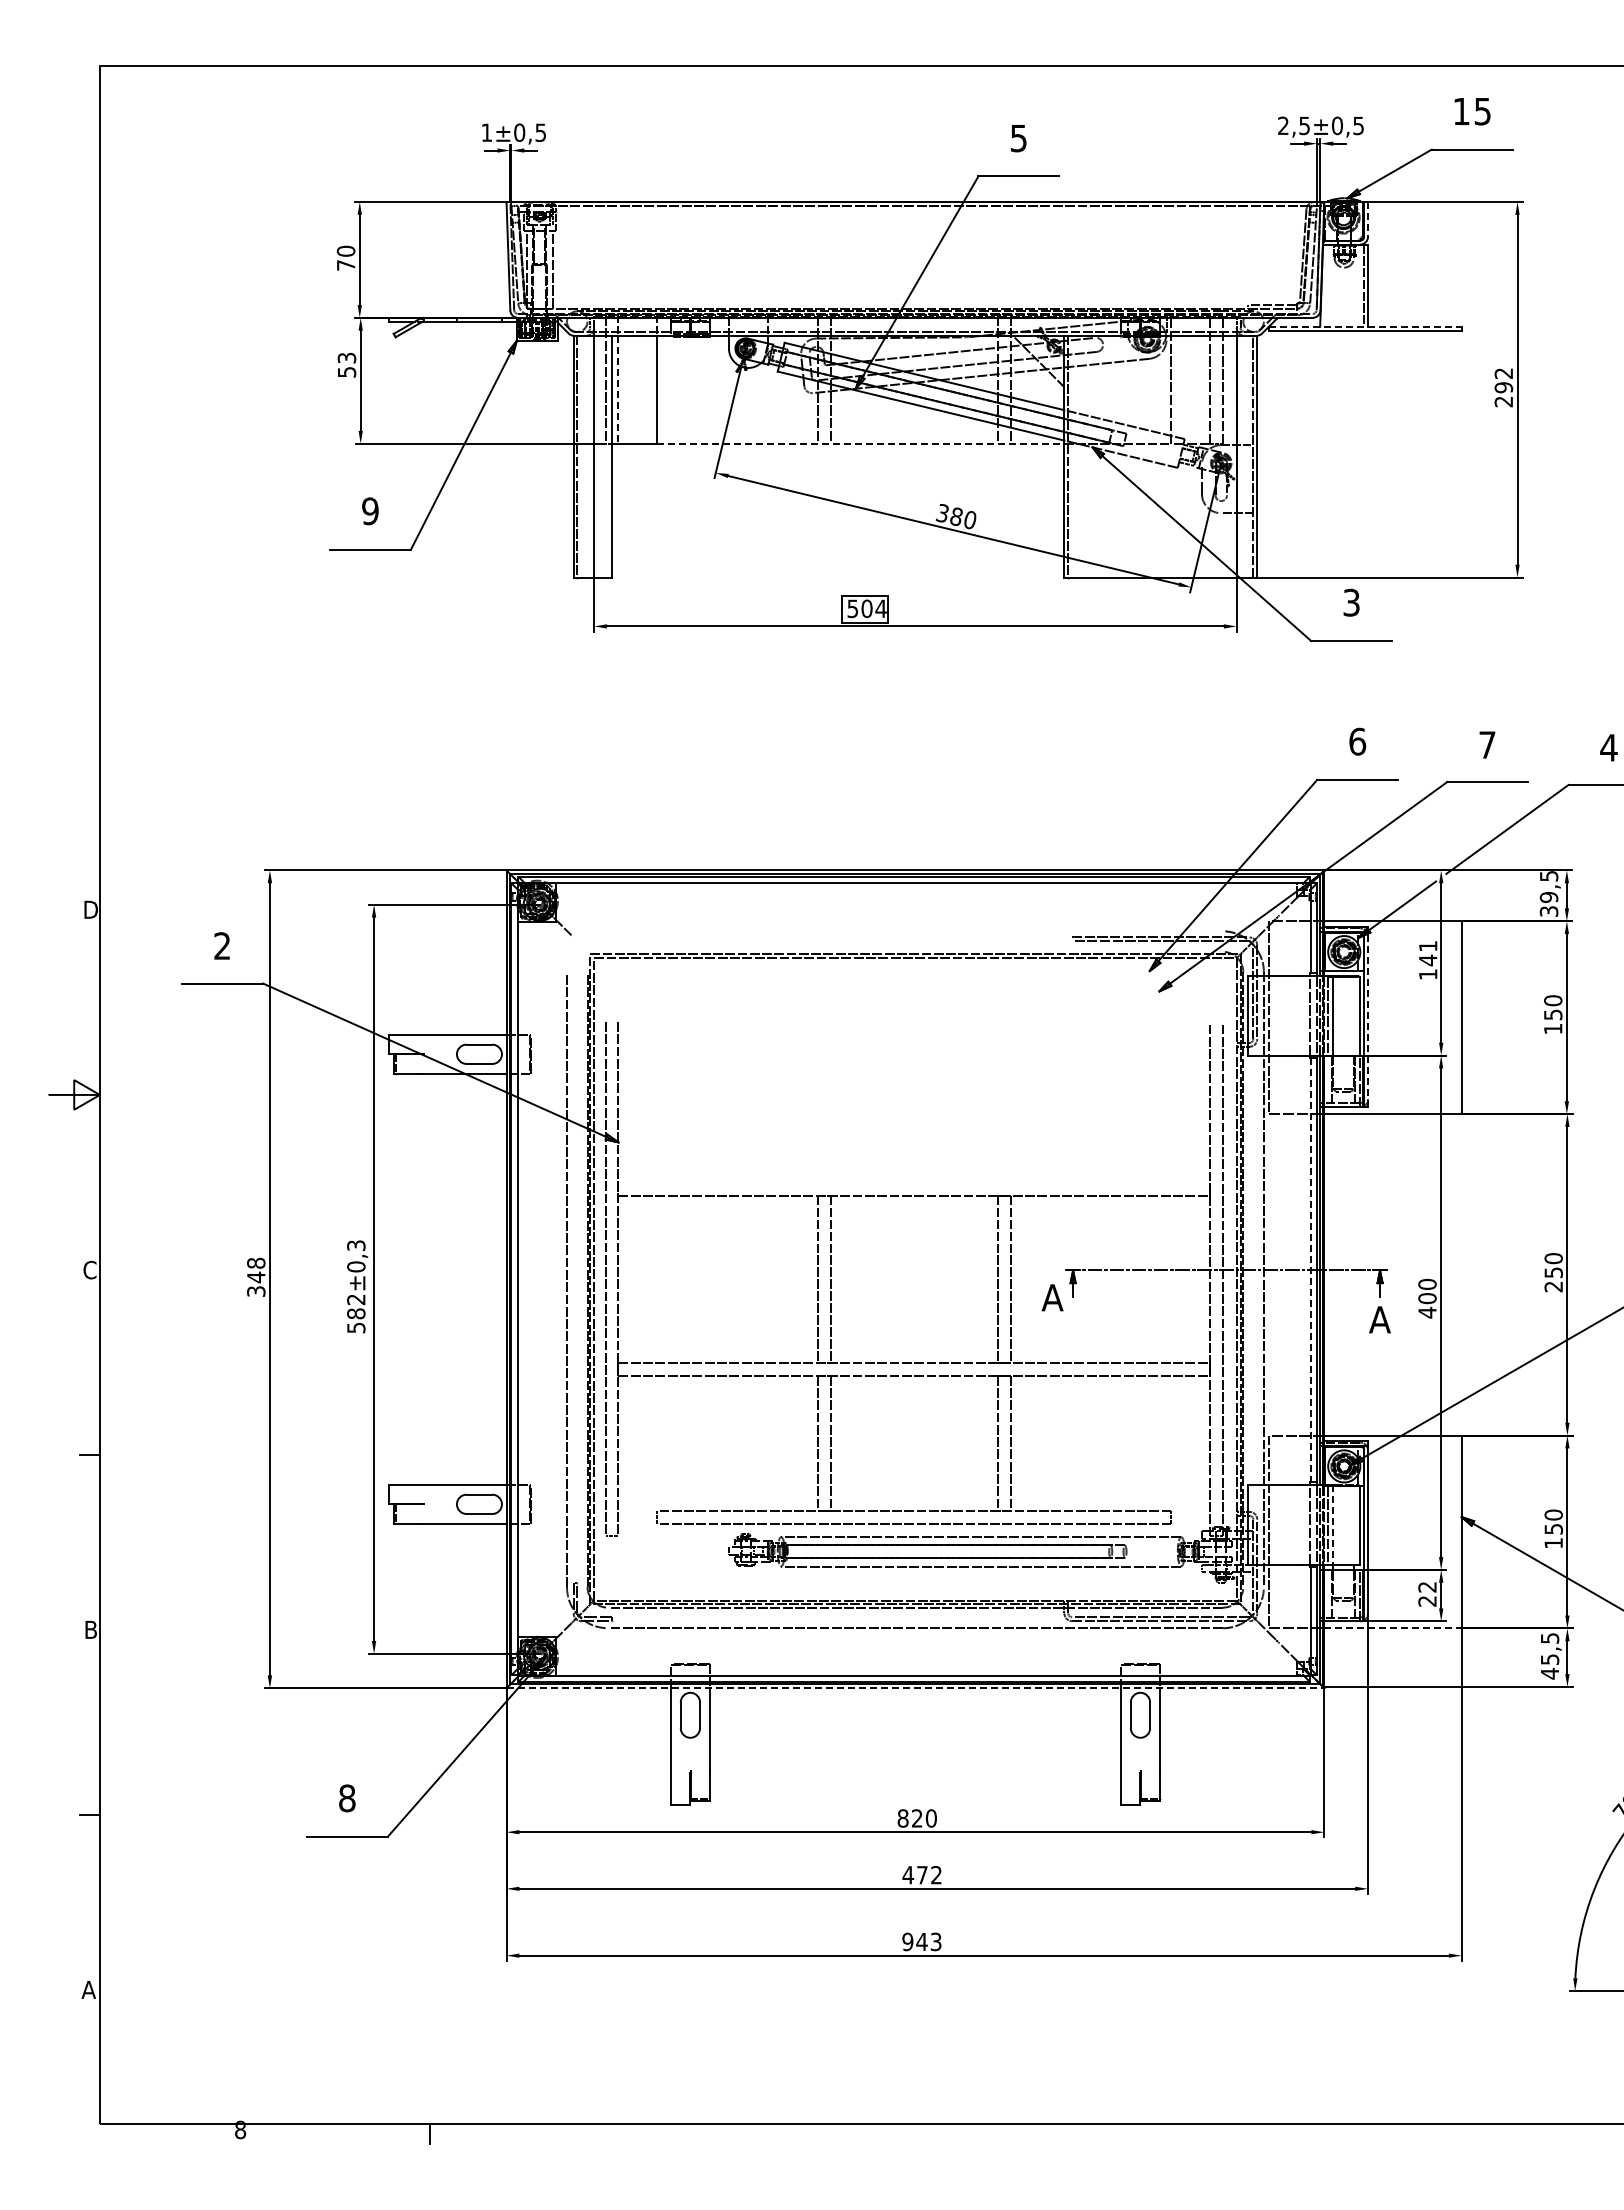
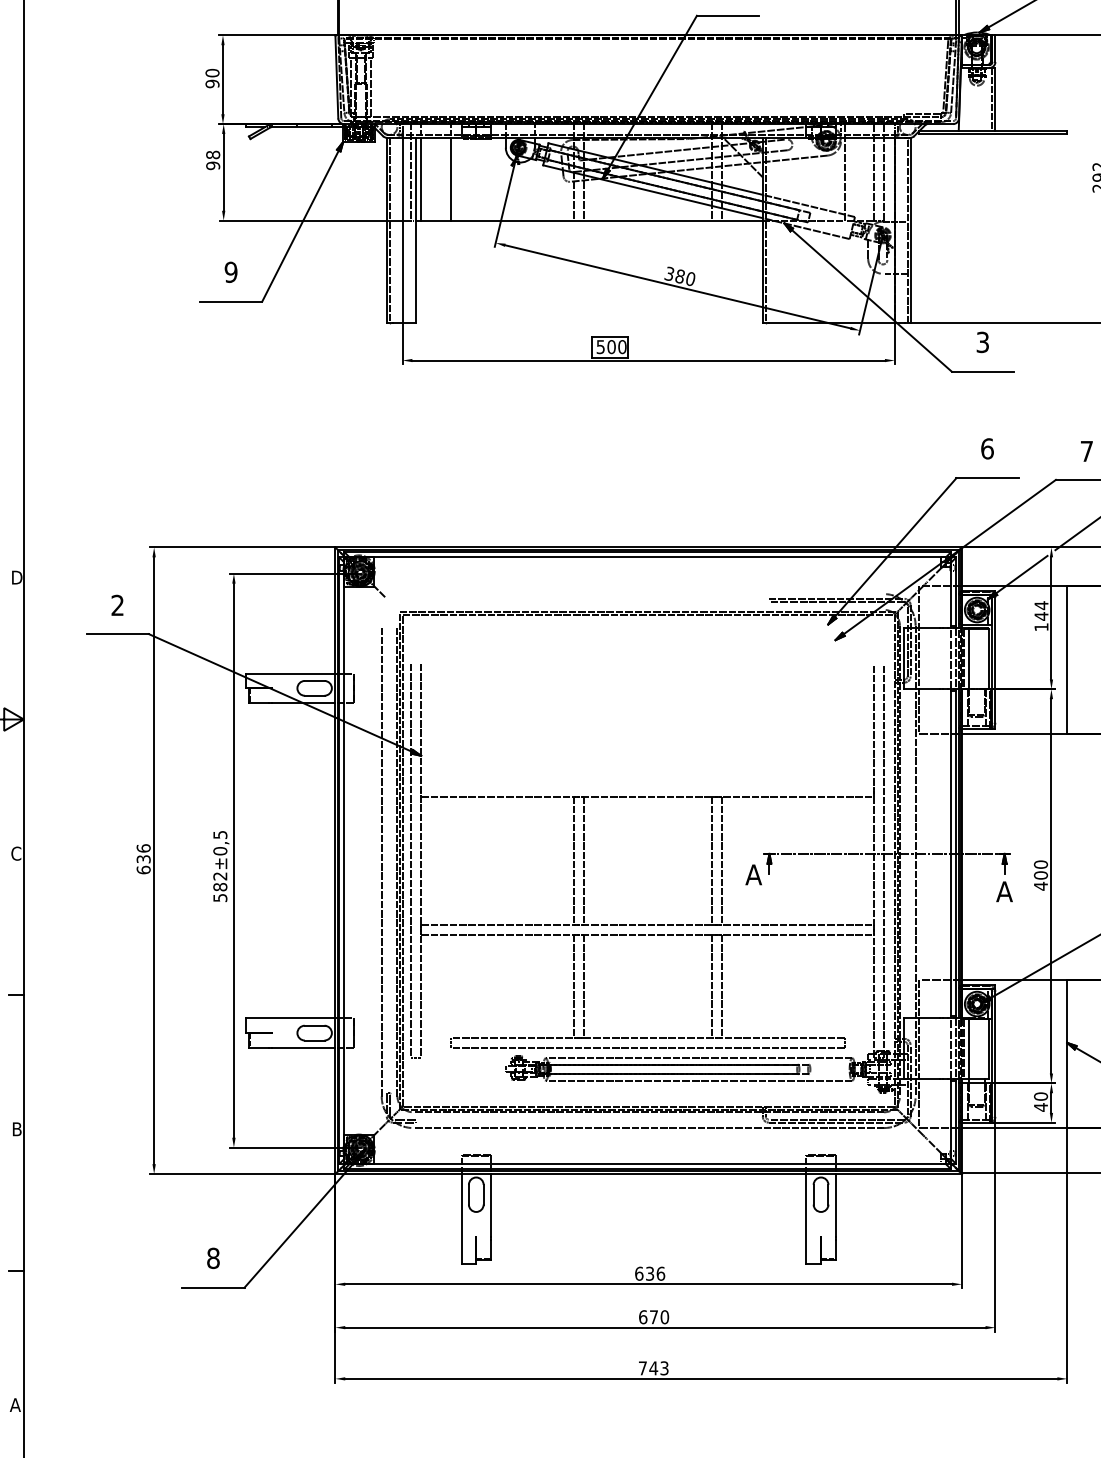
line: (1368, 219) -> (995, 48), dashed -> solid
text: (345, 265) -> (212, 84), 70 -> 90
line: (1365, 326) -> (993, 130), dashed -> solid
text: (346, 364) -> (212, 159), 53 -> 98
line: (618, 390) -> (421, 179), dashed -> solid
line: (860, 443) -> (606, 220), dashed -> solid
text: (880, 608) -> (621, 346), 504 -> 500
text: (1428, 946) -> (1041, 605), 141 -> 144
line: (1368, 1019) -> (995, 661), dashed -> solid
text: (355, 1245) -> (219, 834), ±0,3 -> ±0,5
line: (1310, 1270) -> (951, 853), dashed -> solid
text: (256, 1276) -> (143, 858), 348 -> 636
line: (1333, 1524) -> (968, 1048), dashed -> solid
text: (1427, 1594) -> (1040, 1102), 22 -> 40
line: (1393, 1628) -> (1014, 1128), dashed -> solid
line: (915, 1688) -> (648, 1174), dashed -> solid
text: (917, 1818) -> (650, 1273), 820 -> 636
text: (922, 1875) -> (654, 1317), 472 -> 670
text: (907, 1941) -> (642, 1368), 943 -> 743

